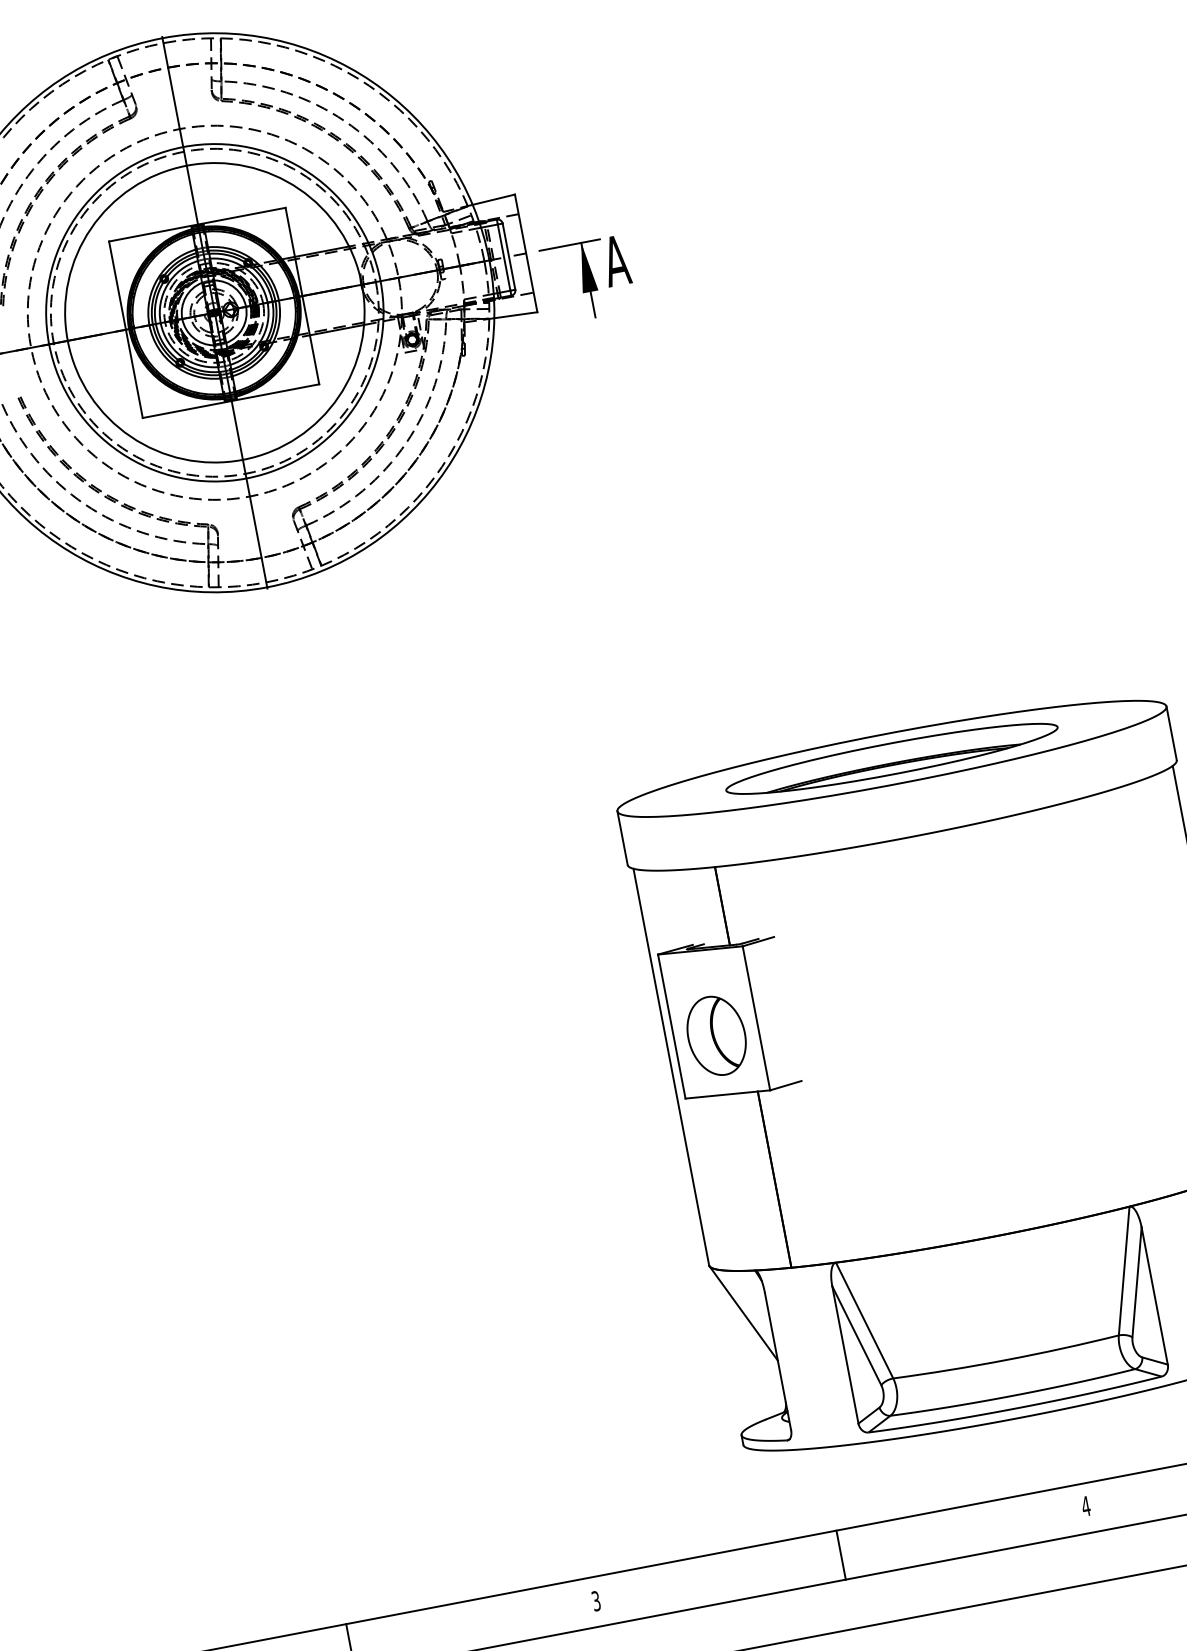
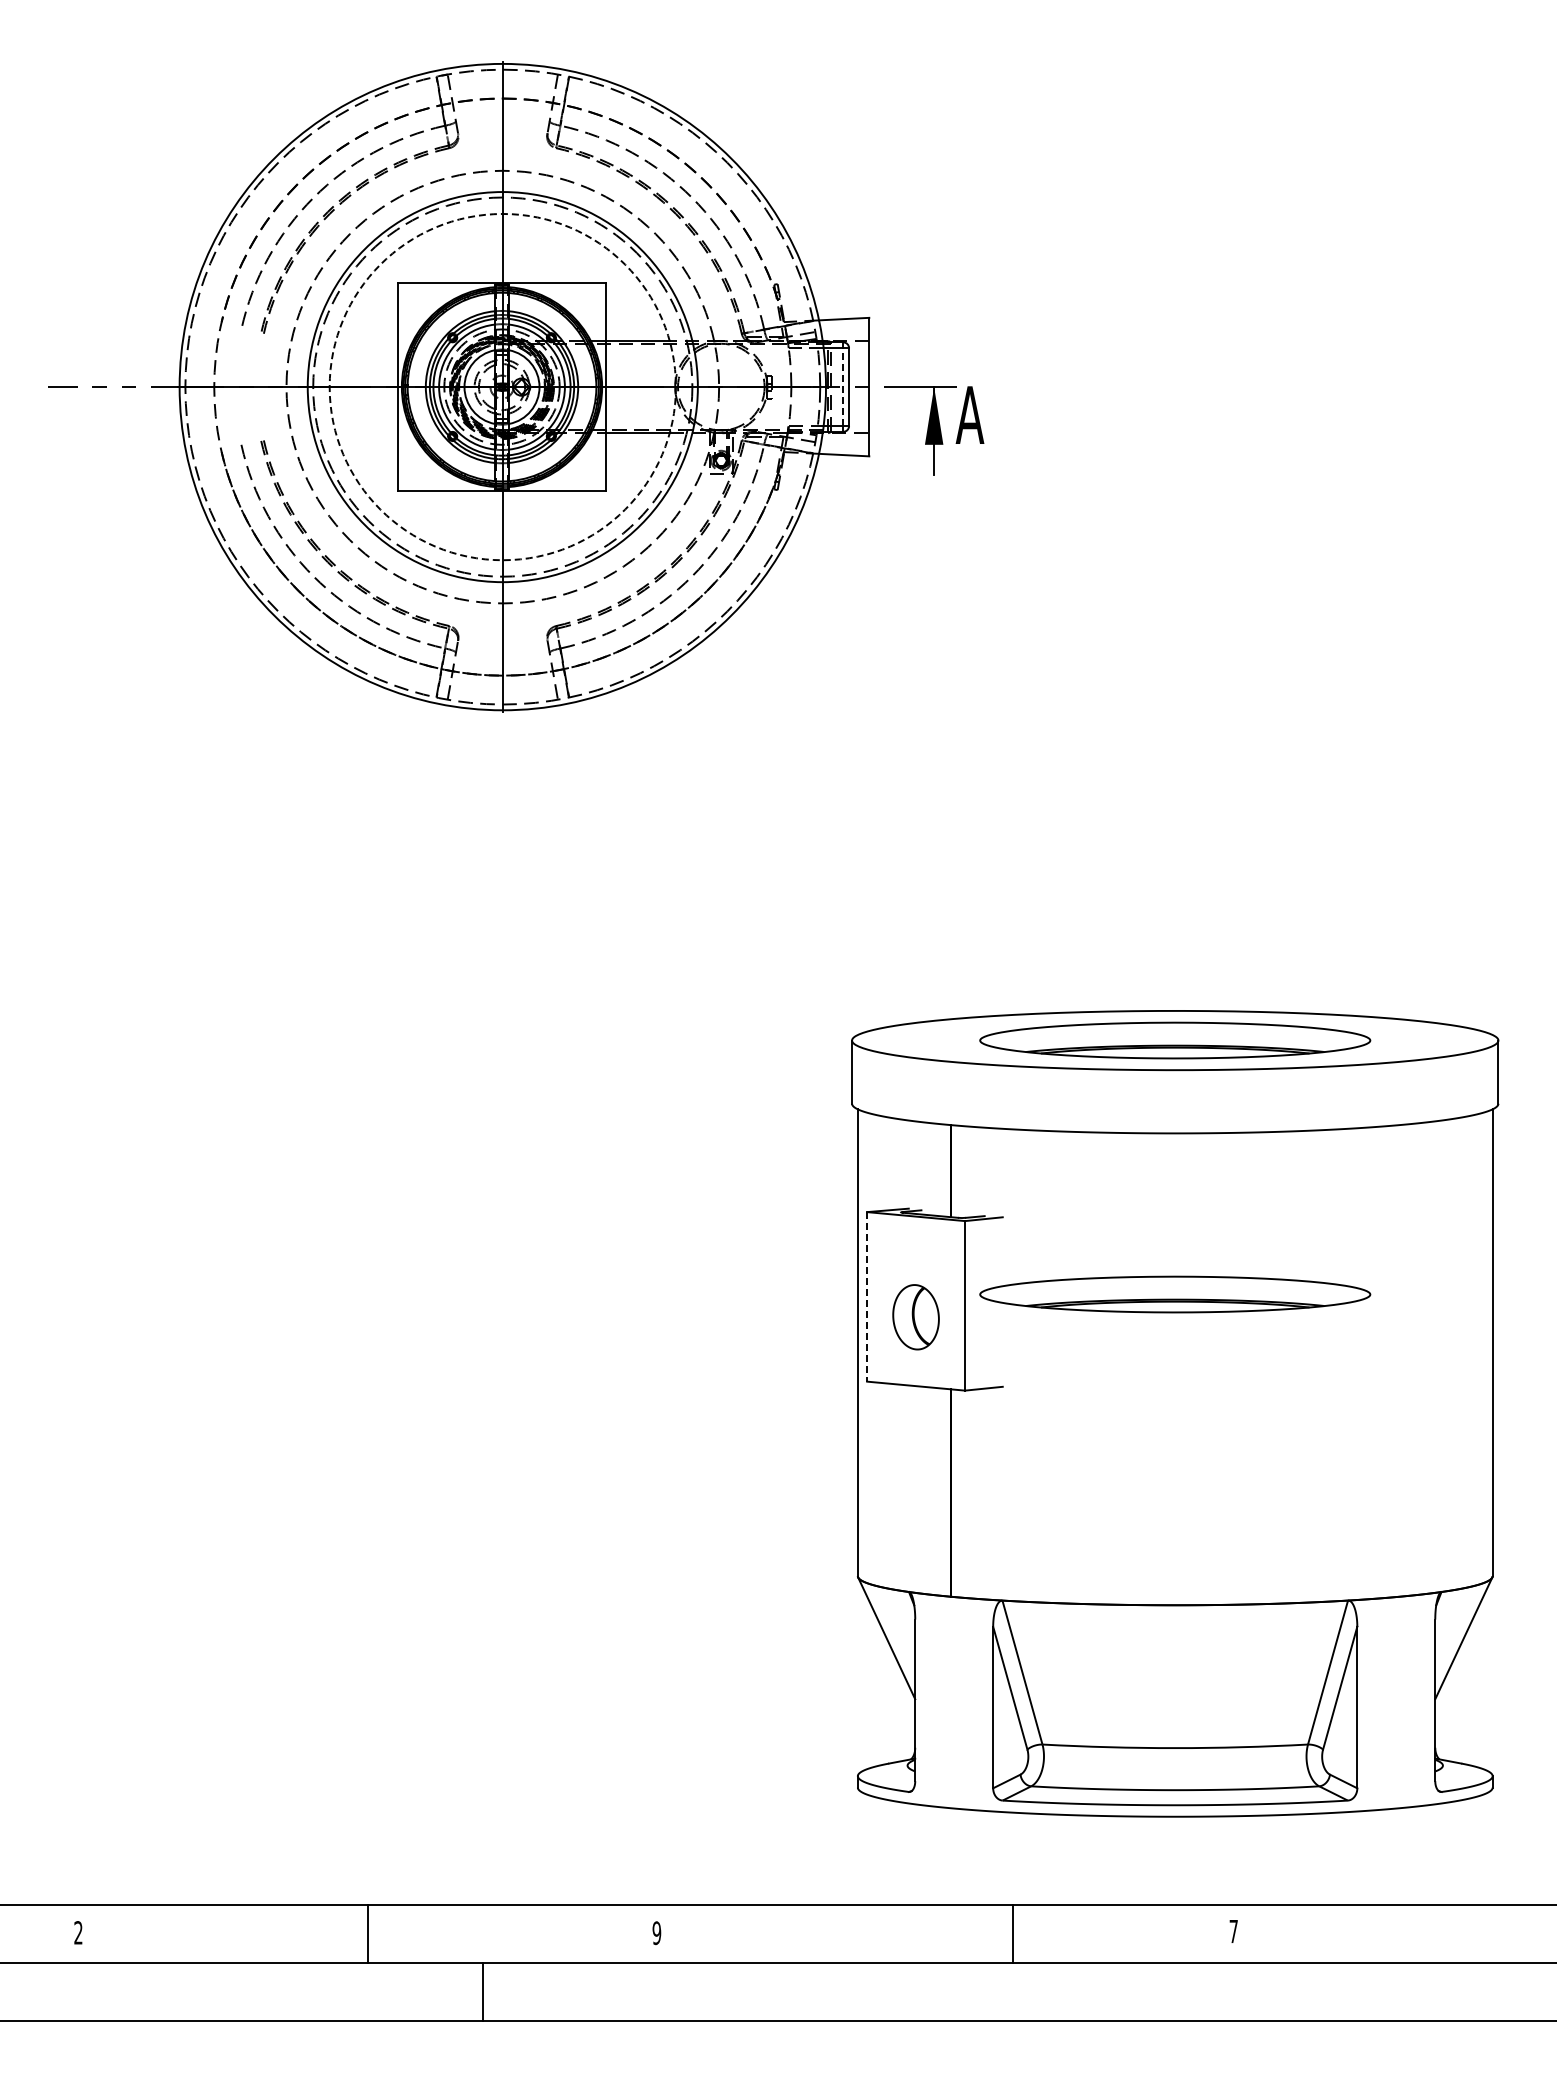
line: (504, 257) -> (843, 387), solid -> dashed
circle: (214, 312) -> (502, 386), solid -> dashed
part: (933, 974) -> (1175, 1294), added
line: (672, 1026) -> (867, 1296), solid -> dashed
part: (716, 1036) -> (915, 1317), size x0.7
text: (1085, 1506) -> (1233, 1931), 4 -> 7
line: (840, 1554) -> (1012, 1933), moved
text: (595, 1600) -> (656, 1932), 3 -> 9

